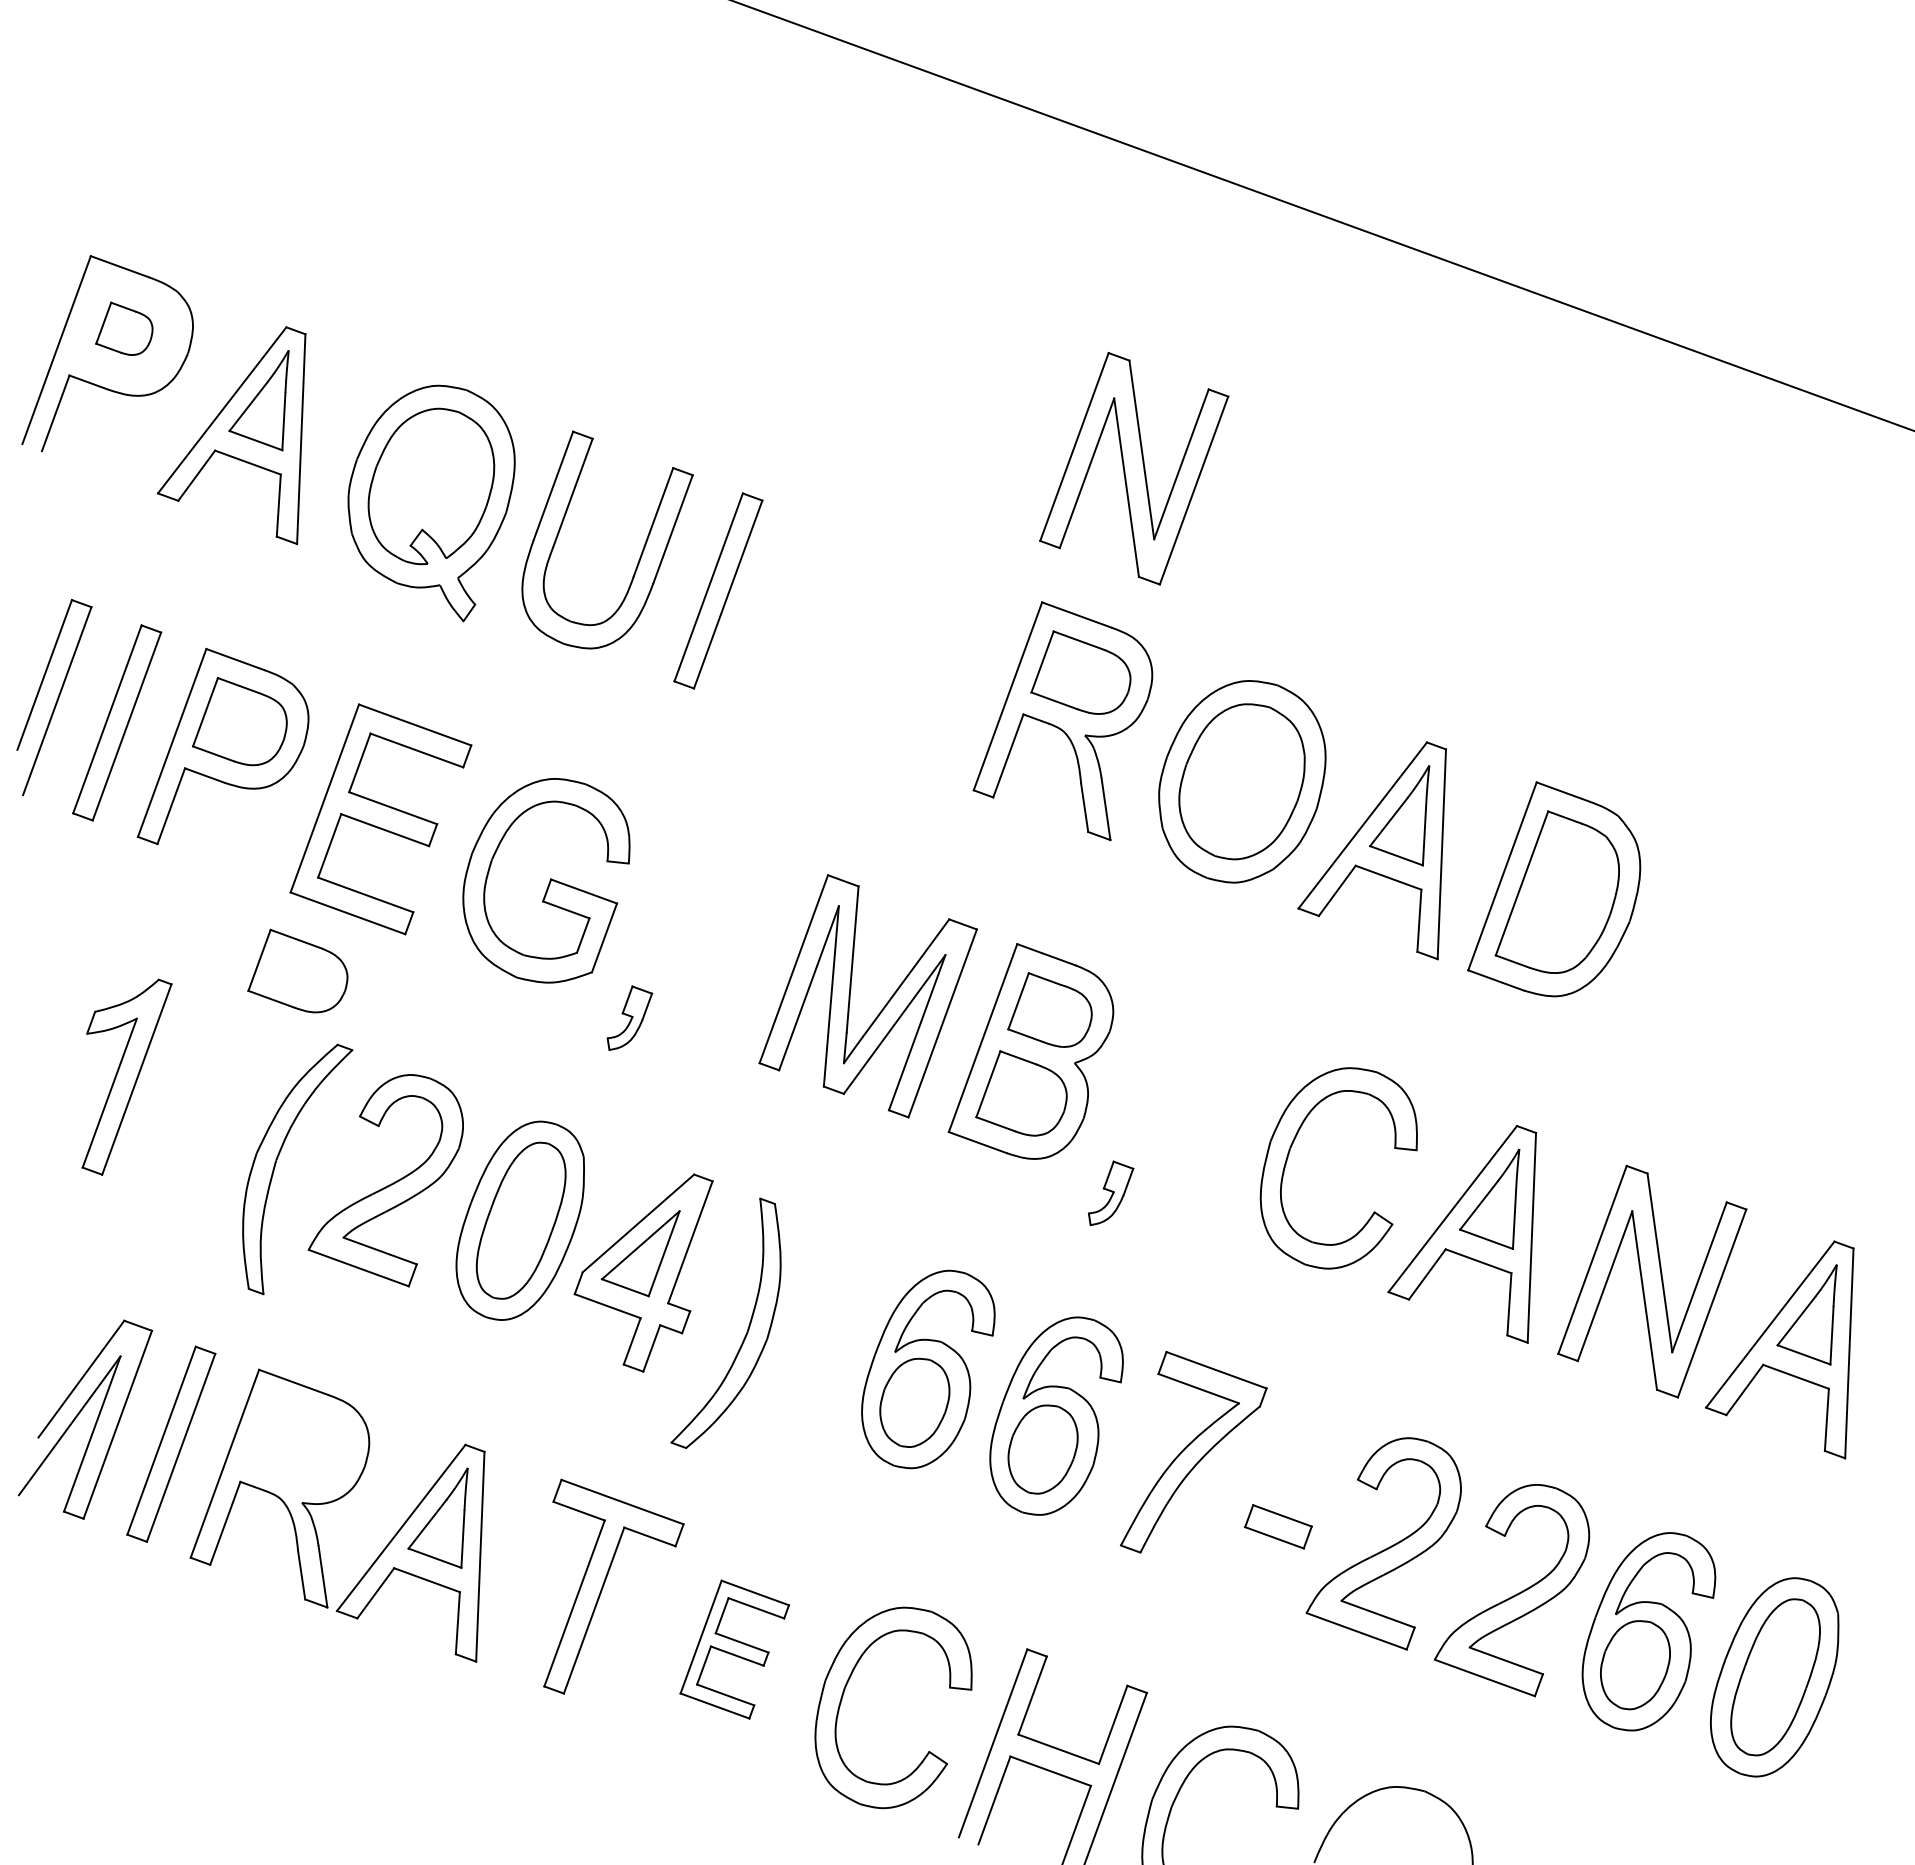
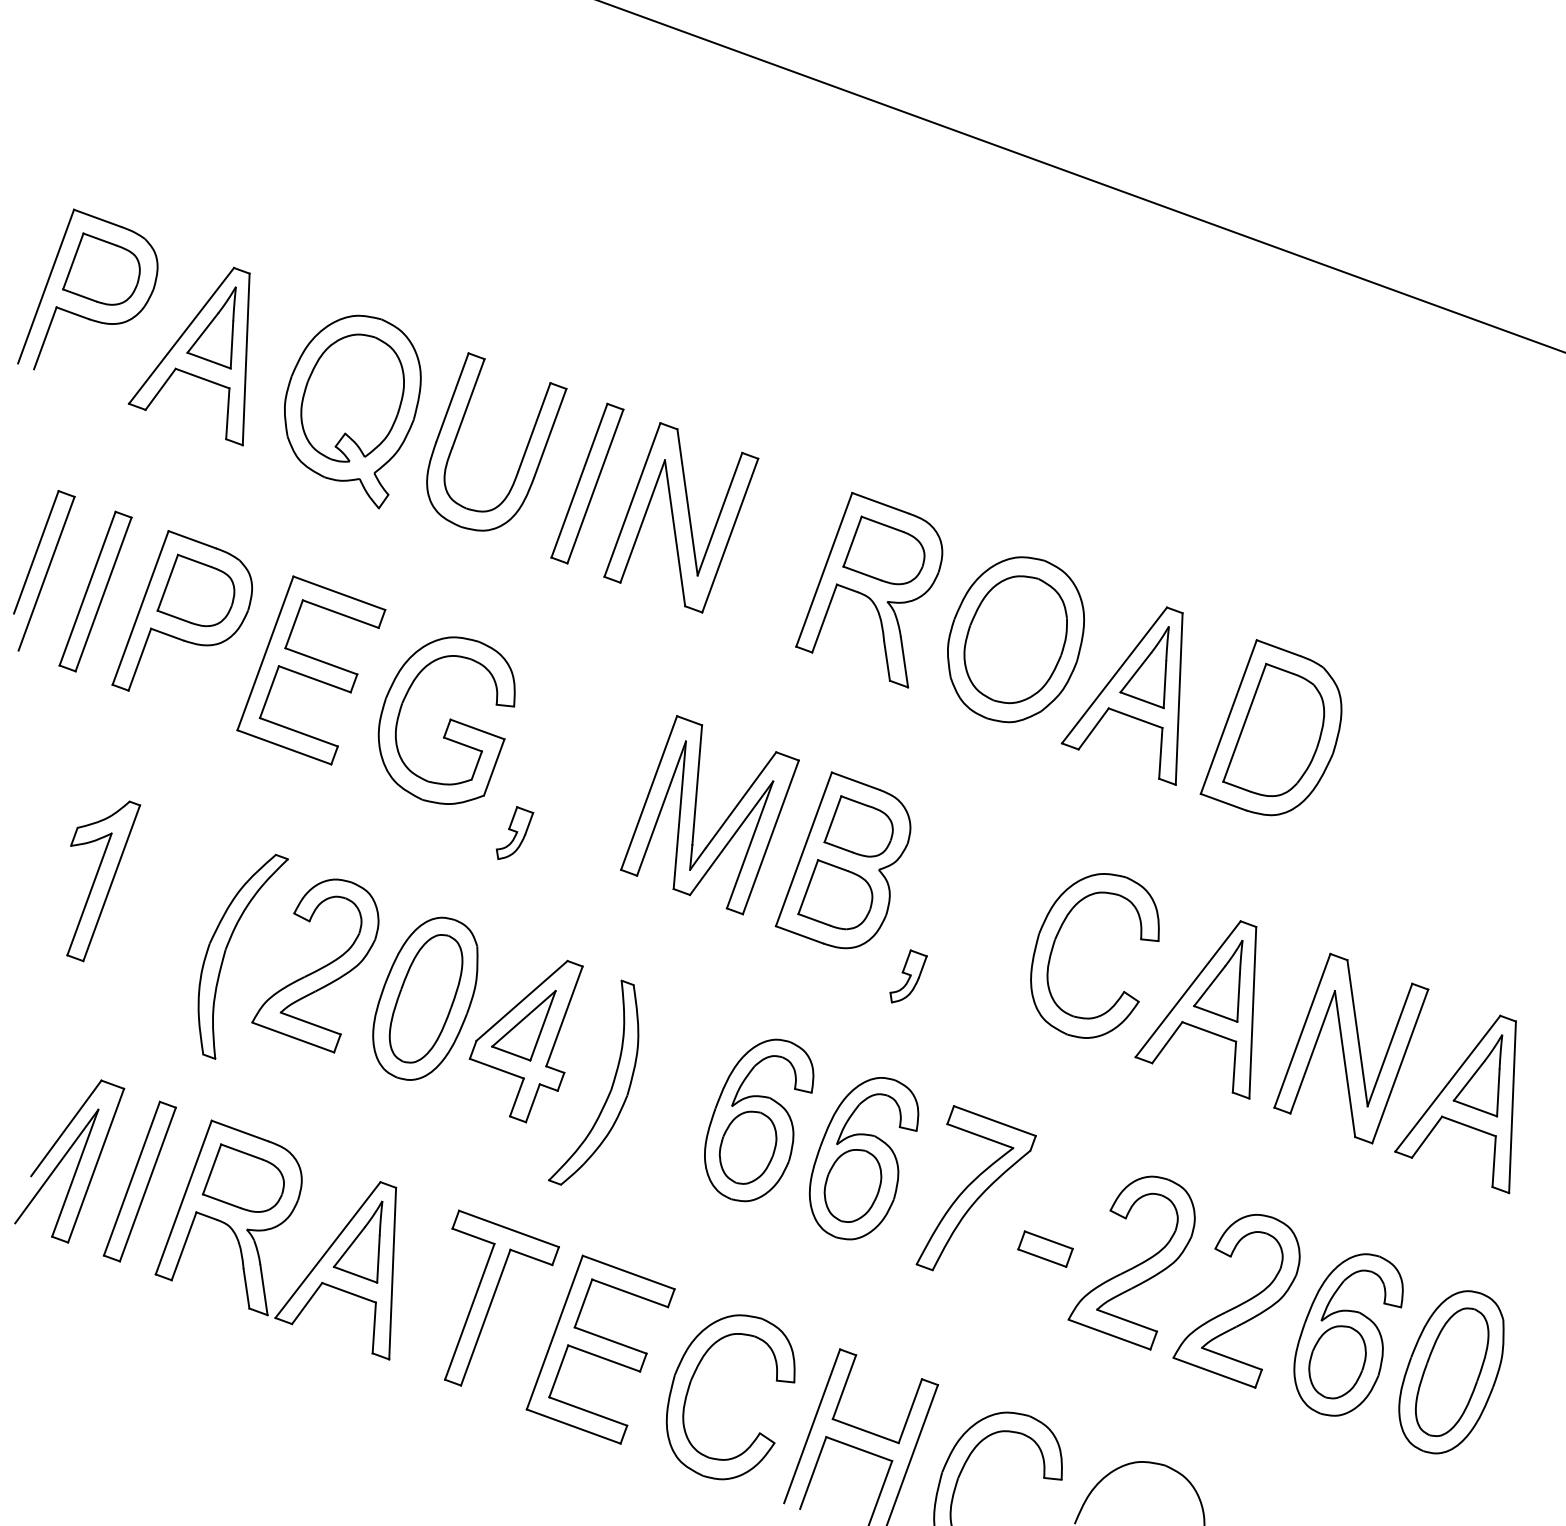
part: (124, 328) -> (101, 268), size x1.67
part: (1134, 468) -> (681, 517), moved
part: (297, 970) -> (243, 1177), moved
part: (734, 1649) -> (600, 1349), size x1.67

